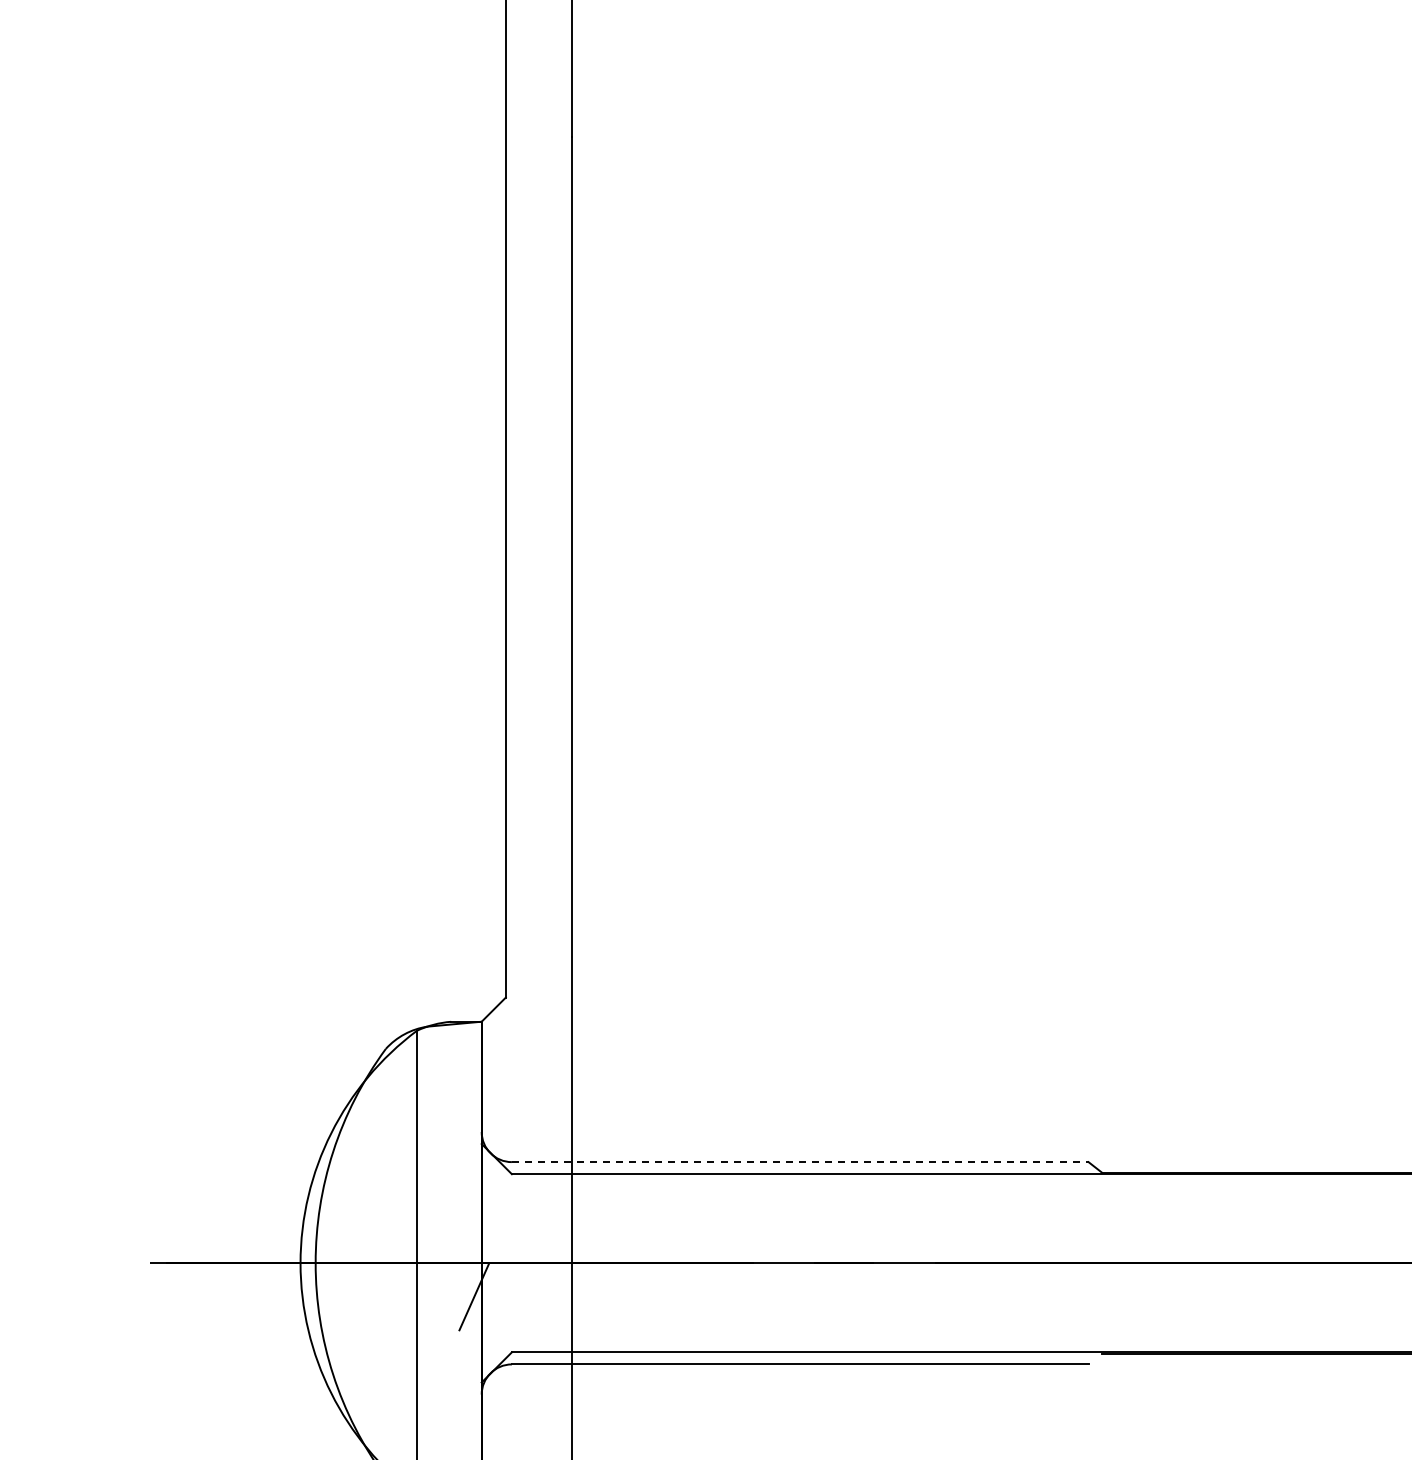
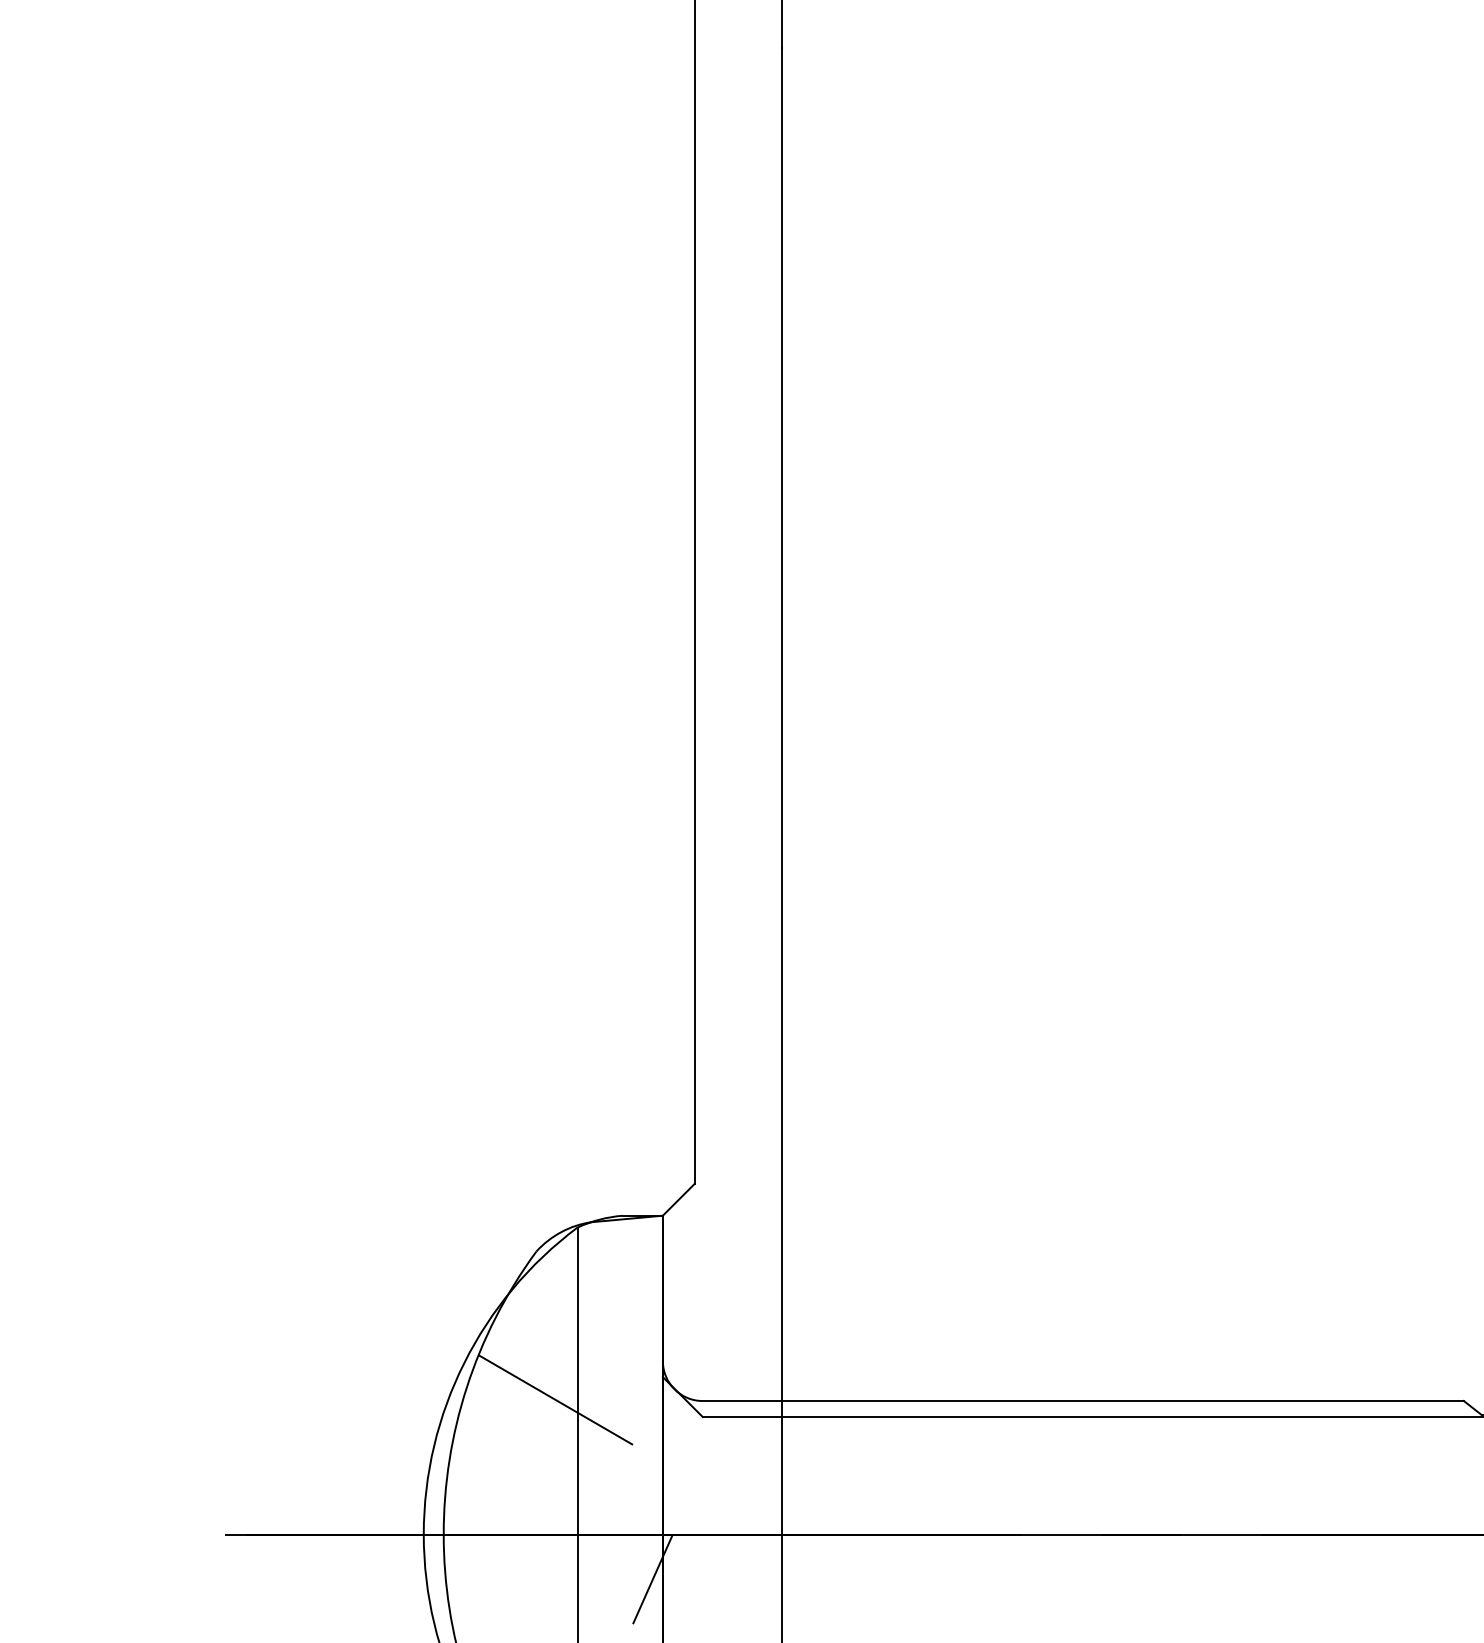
line: (400, 1161) -> (555, 1400), added
line: (800, 1162) -> (1083, 1401), dashed -> solid

